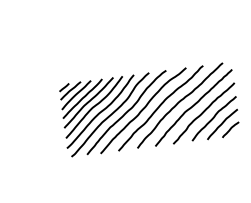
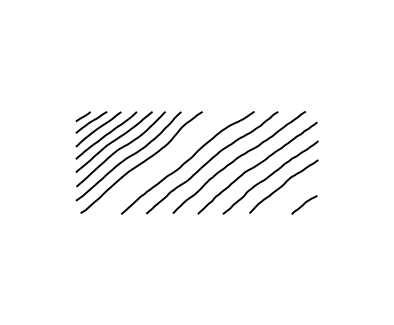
curve: (126, 112) -> (164, 162), removed
curve: (222, 124) -> (294, 195), removed

